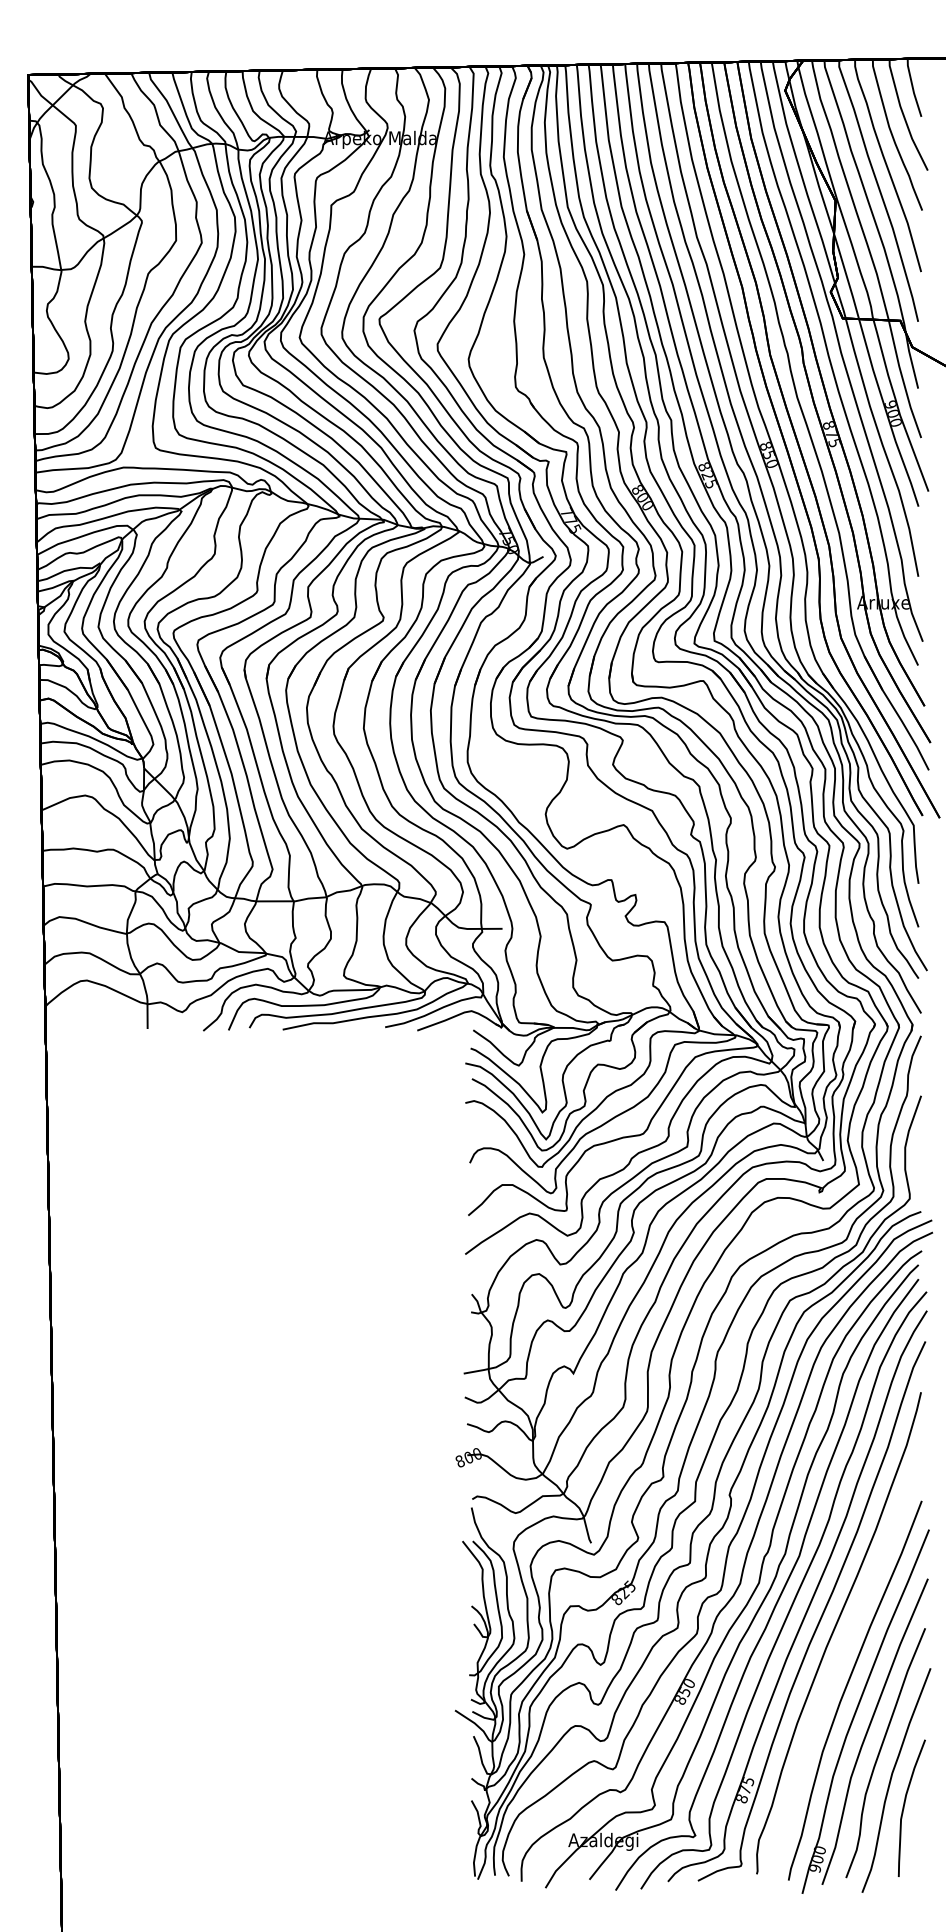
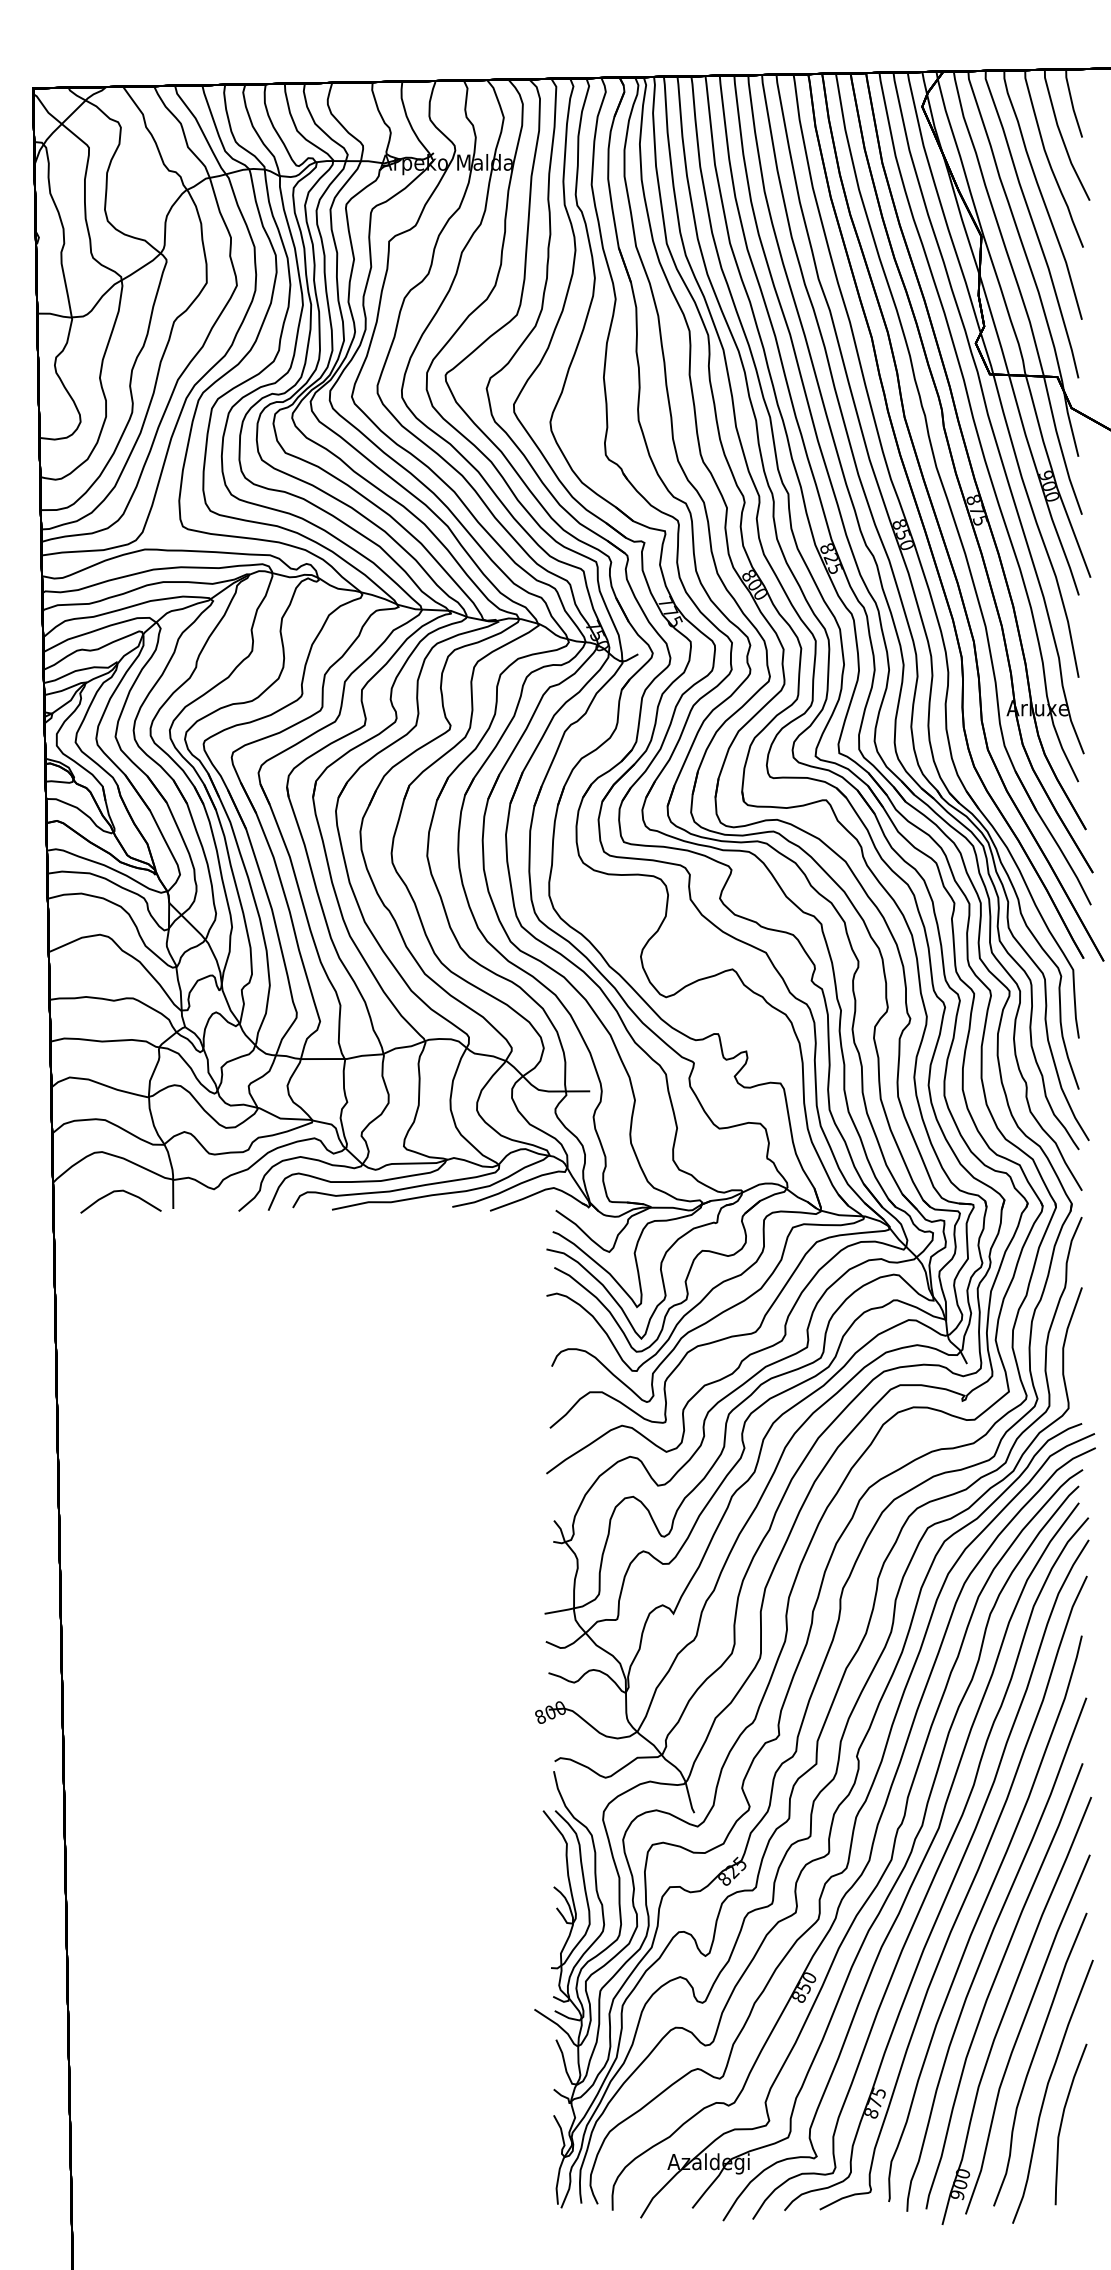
curve: (99, 1014) -> (116, 1192), added
curve: (839, 1660) -> (986, 1950), added

